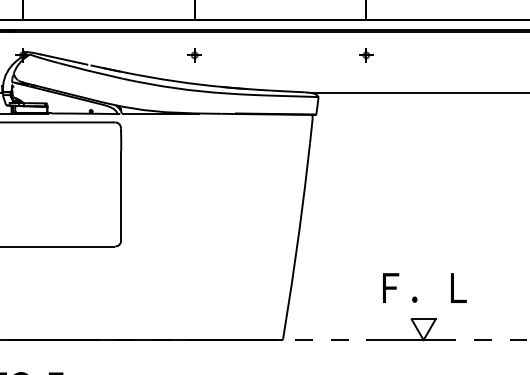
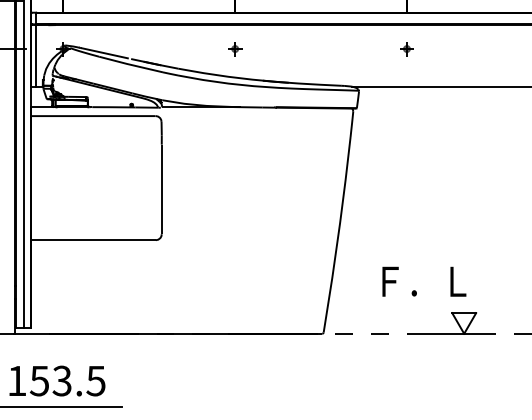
text: (424, 287) -> (424, 281), moved

